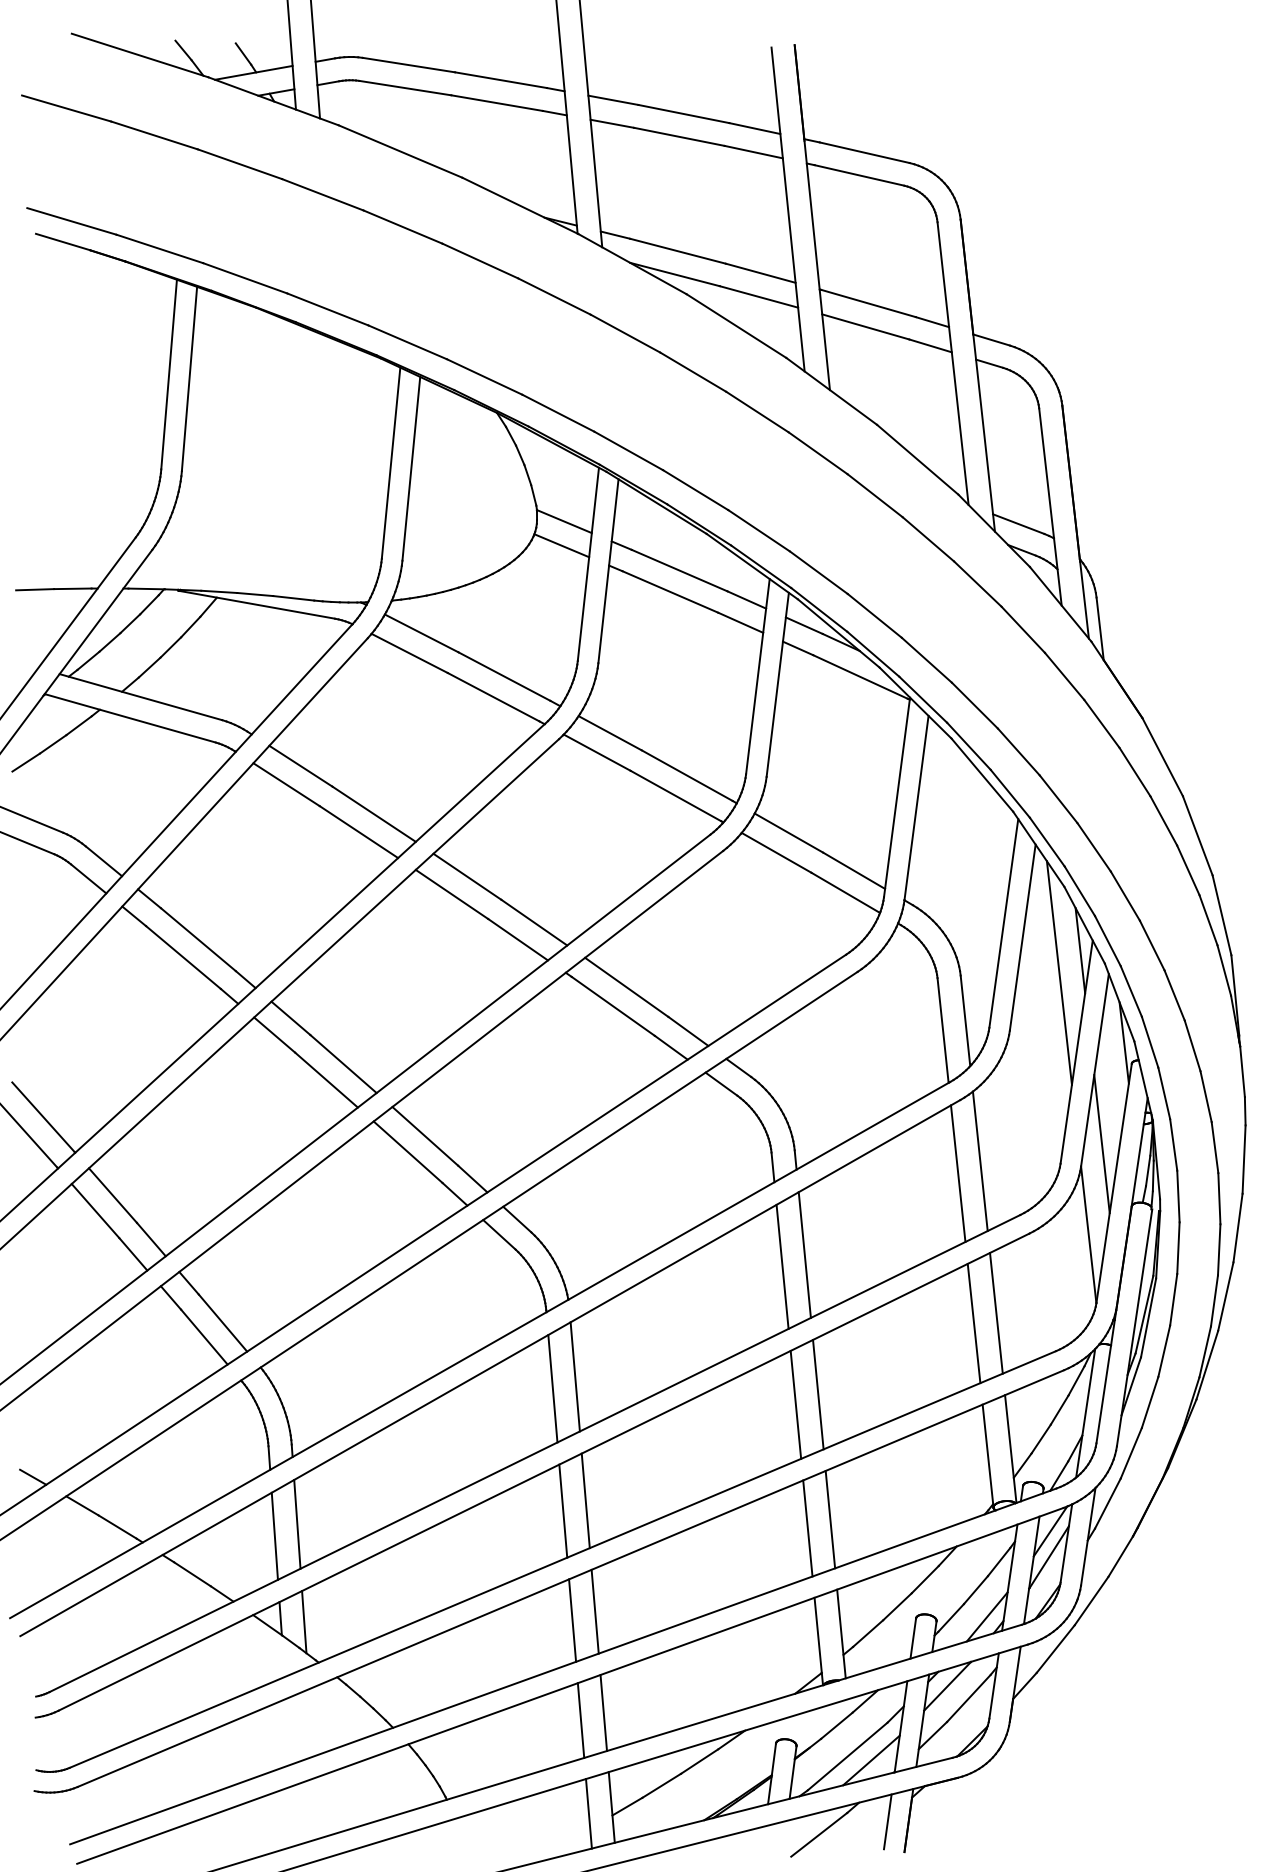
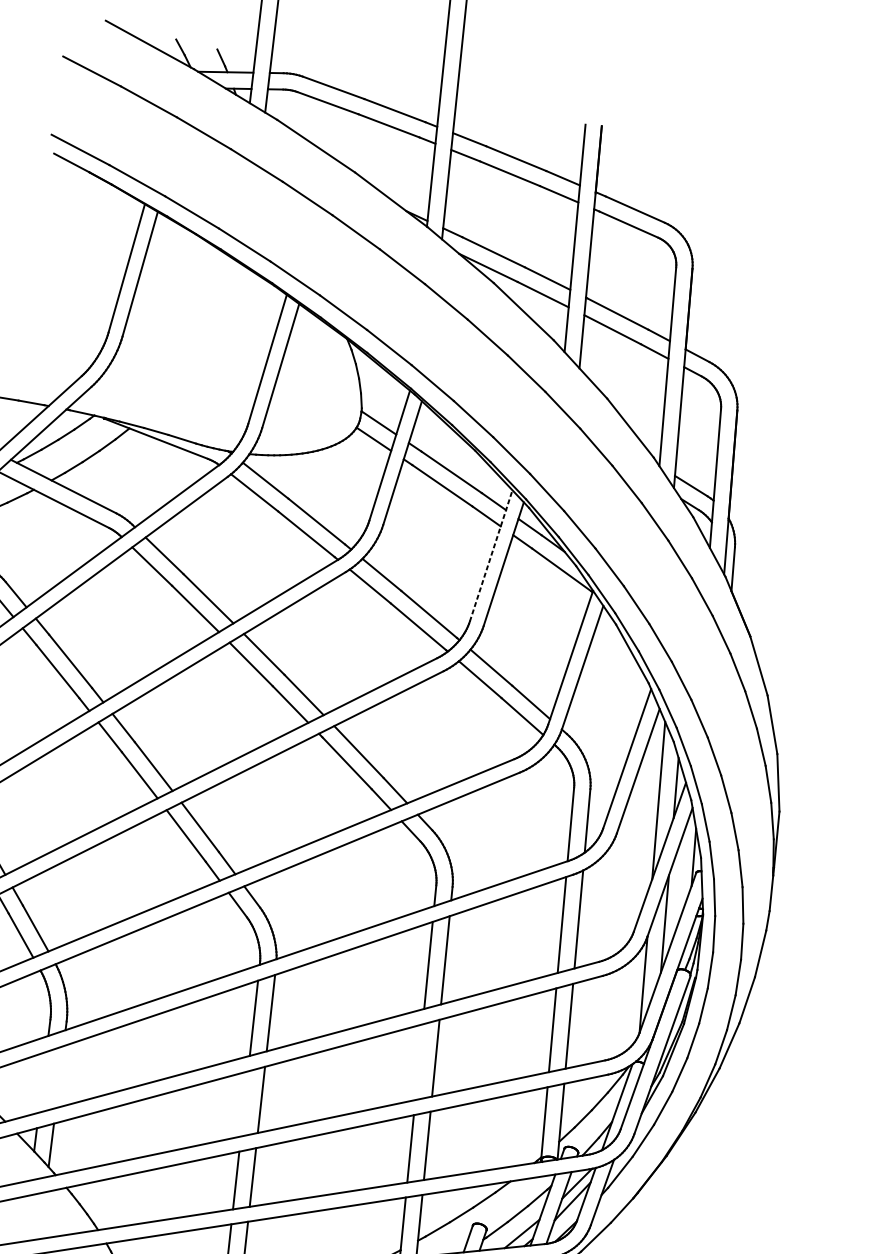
line: (757, 676) -> (490, 555), solid -> dashed
line: (795, 1404) -> (418, 1061), removed
line: (563, 1510) -> (244, 1103), removed
line: (297, 1523) -> (59, 1076), removed
line: (274, 1535) -> (42, 1081), removed

